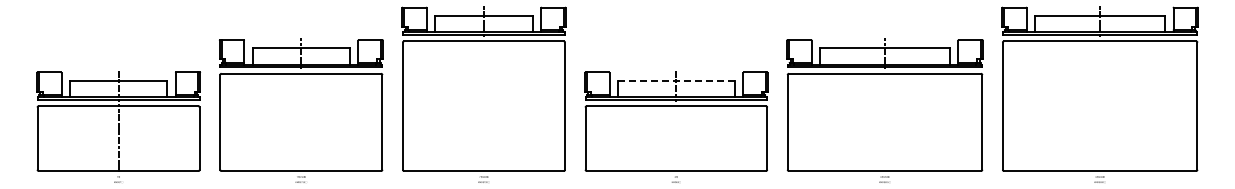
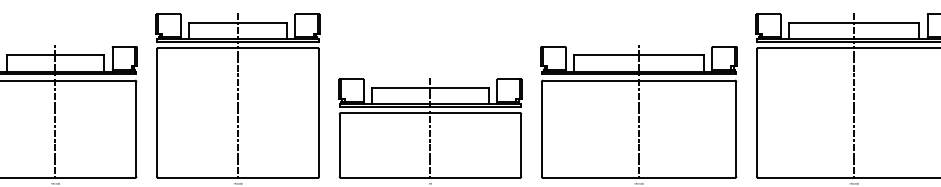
line: (675, 80) -> (429, 87), dashed -> solid
line: (483, 106) -> (237, 113), added
line: (1100, 106) -> (854, 113), added
line: (301, 122) -> (55, 129), added
line: (885, 122) -> (639, 129), added
line: (676, 138) -> (430, 145), added

